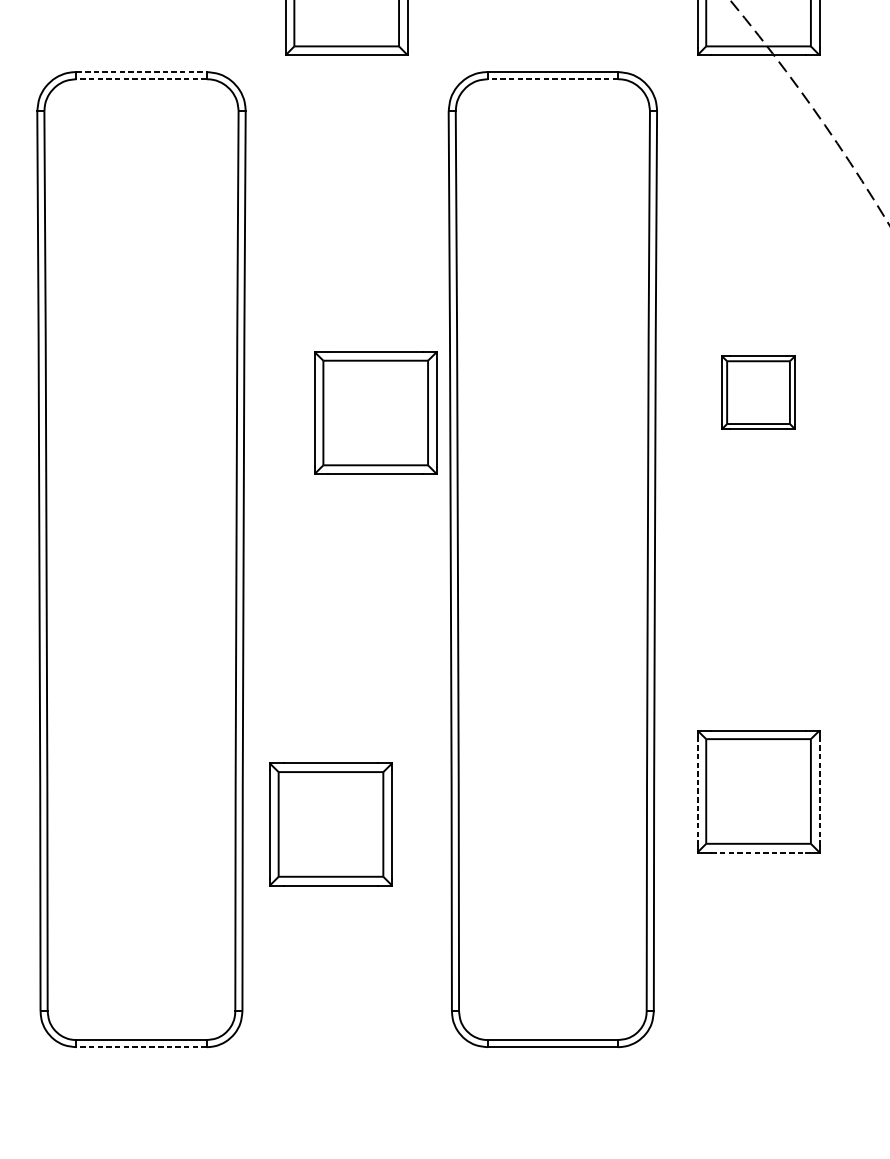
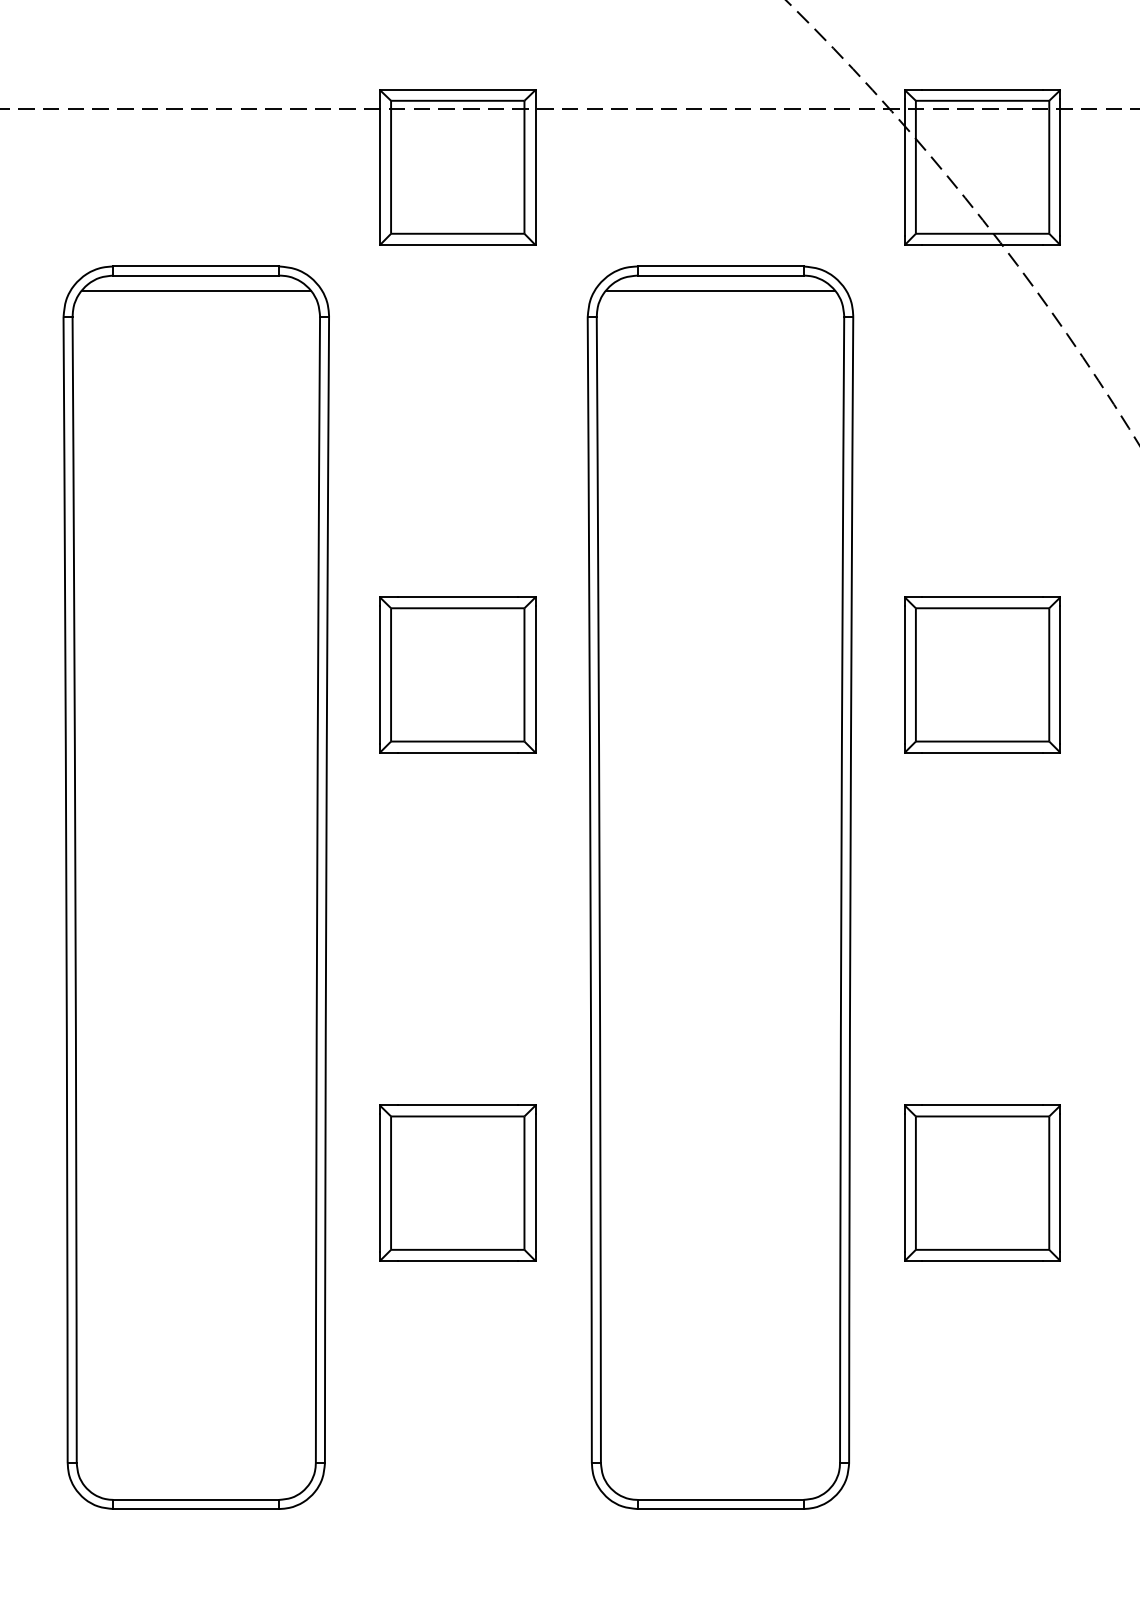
line: (141, 72) -> (196, 266), dashed -> solid
line: (140, 79) -> (195, 275), dashed -> solid
line: (552, 79) -> (720, 275), dashed -> solid
line: (141, 90) -> (196, 290), added
line: (552, 90) -> (720, 290), added
part: (758, 392) -> (982, 674), size x1.67
part: (375, 412) -> (457, 674), moved
line: (697, 791) -> (904, 1183), dashed -> solid
line: (819, 791) -> (1060, 1183), dashed -> solid
part: (330, 823) -> (457, 1182), moved
line: (759, 852) -> (983, 1261), dashed -> solid
line: (140, 1047) -> (195, 1509), dashed -> solid

